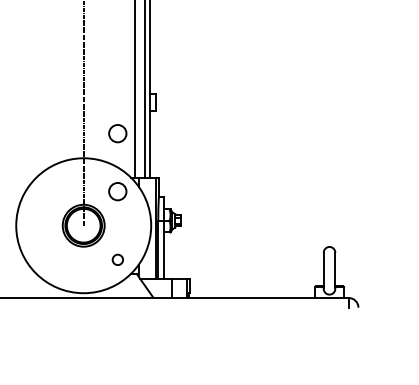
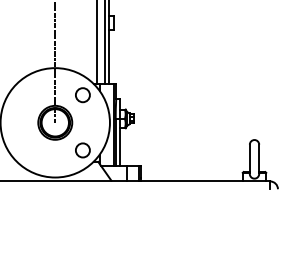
circle: (117, 133) -> (82, 48), removed
circle: (117, 259) -> (82, 150), size x1.67

